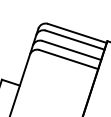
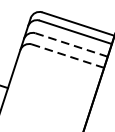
line: (71, 50) -> (71, 45), solid -> dashed
line: (68, 59) -> (67, 56), solid -> dashed

